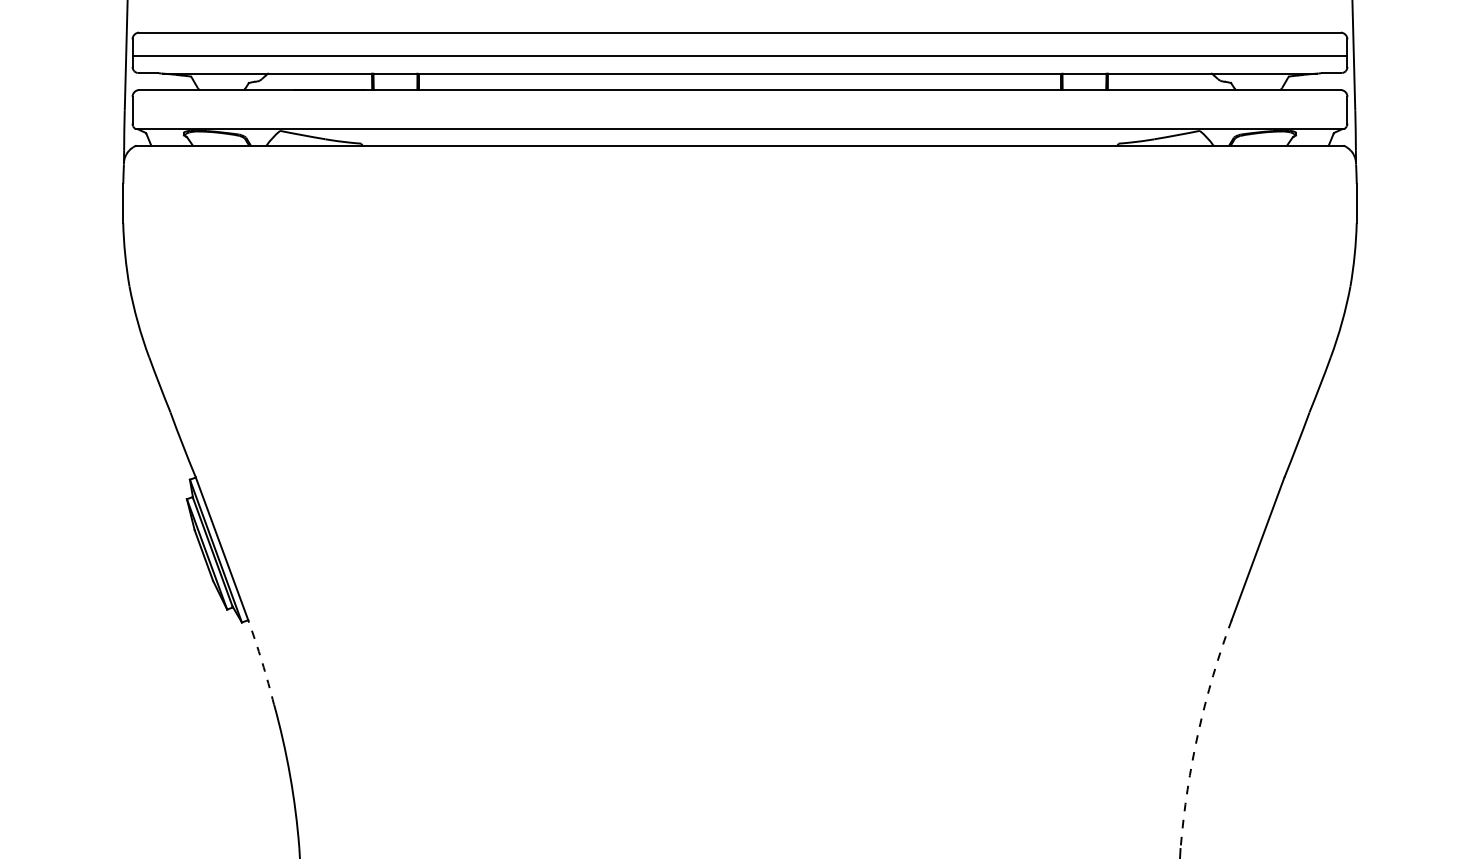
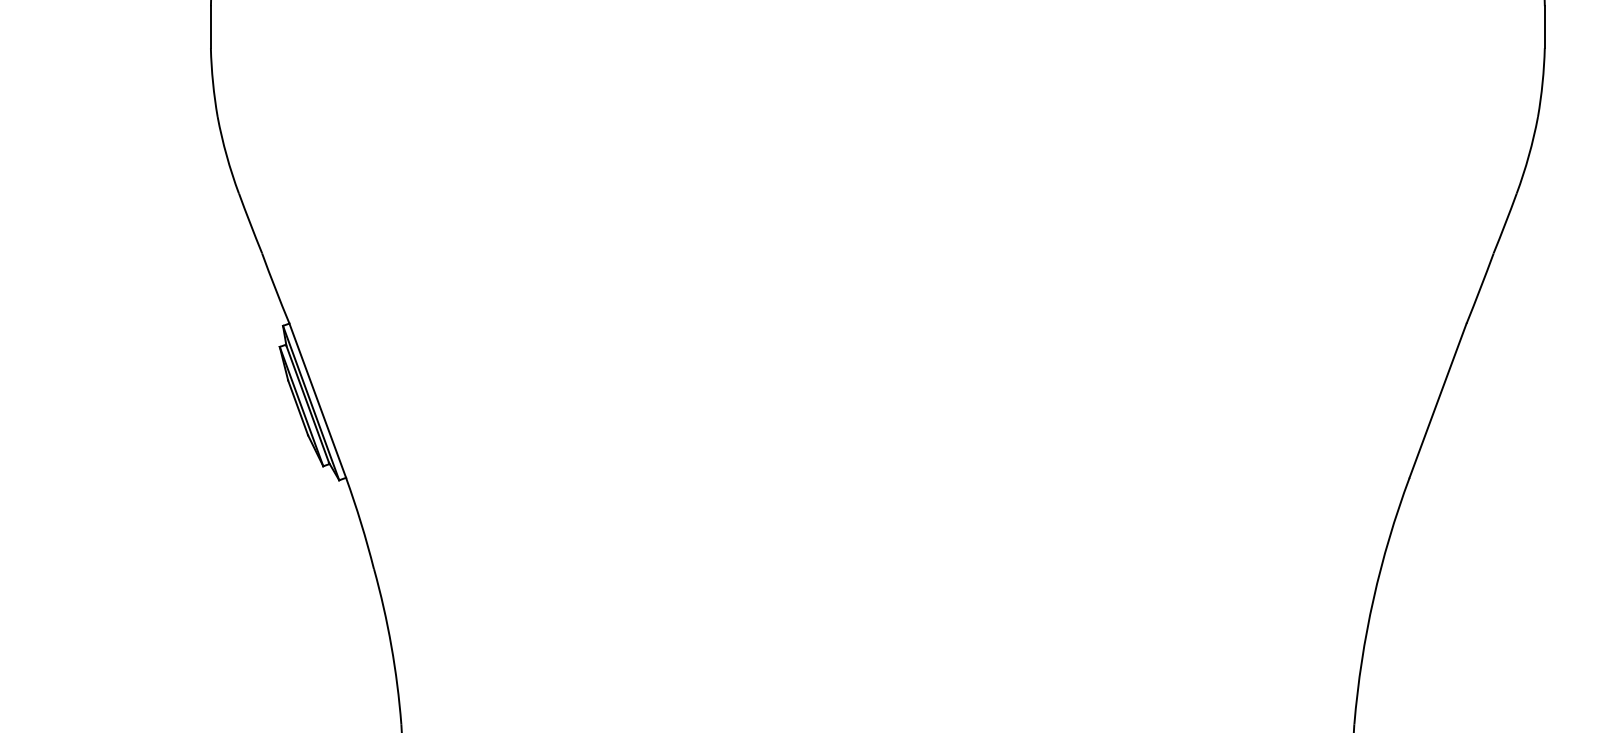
arc: (262, 662) -> (361, 523), dashed -> solid
arc: (1198, 732) -> (1373, 599), dashed -> solid

